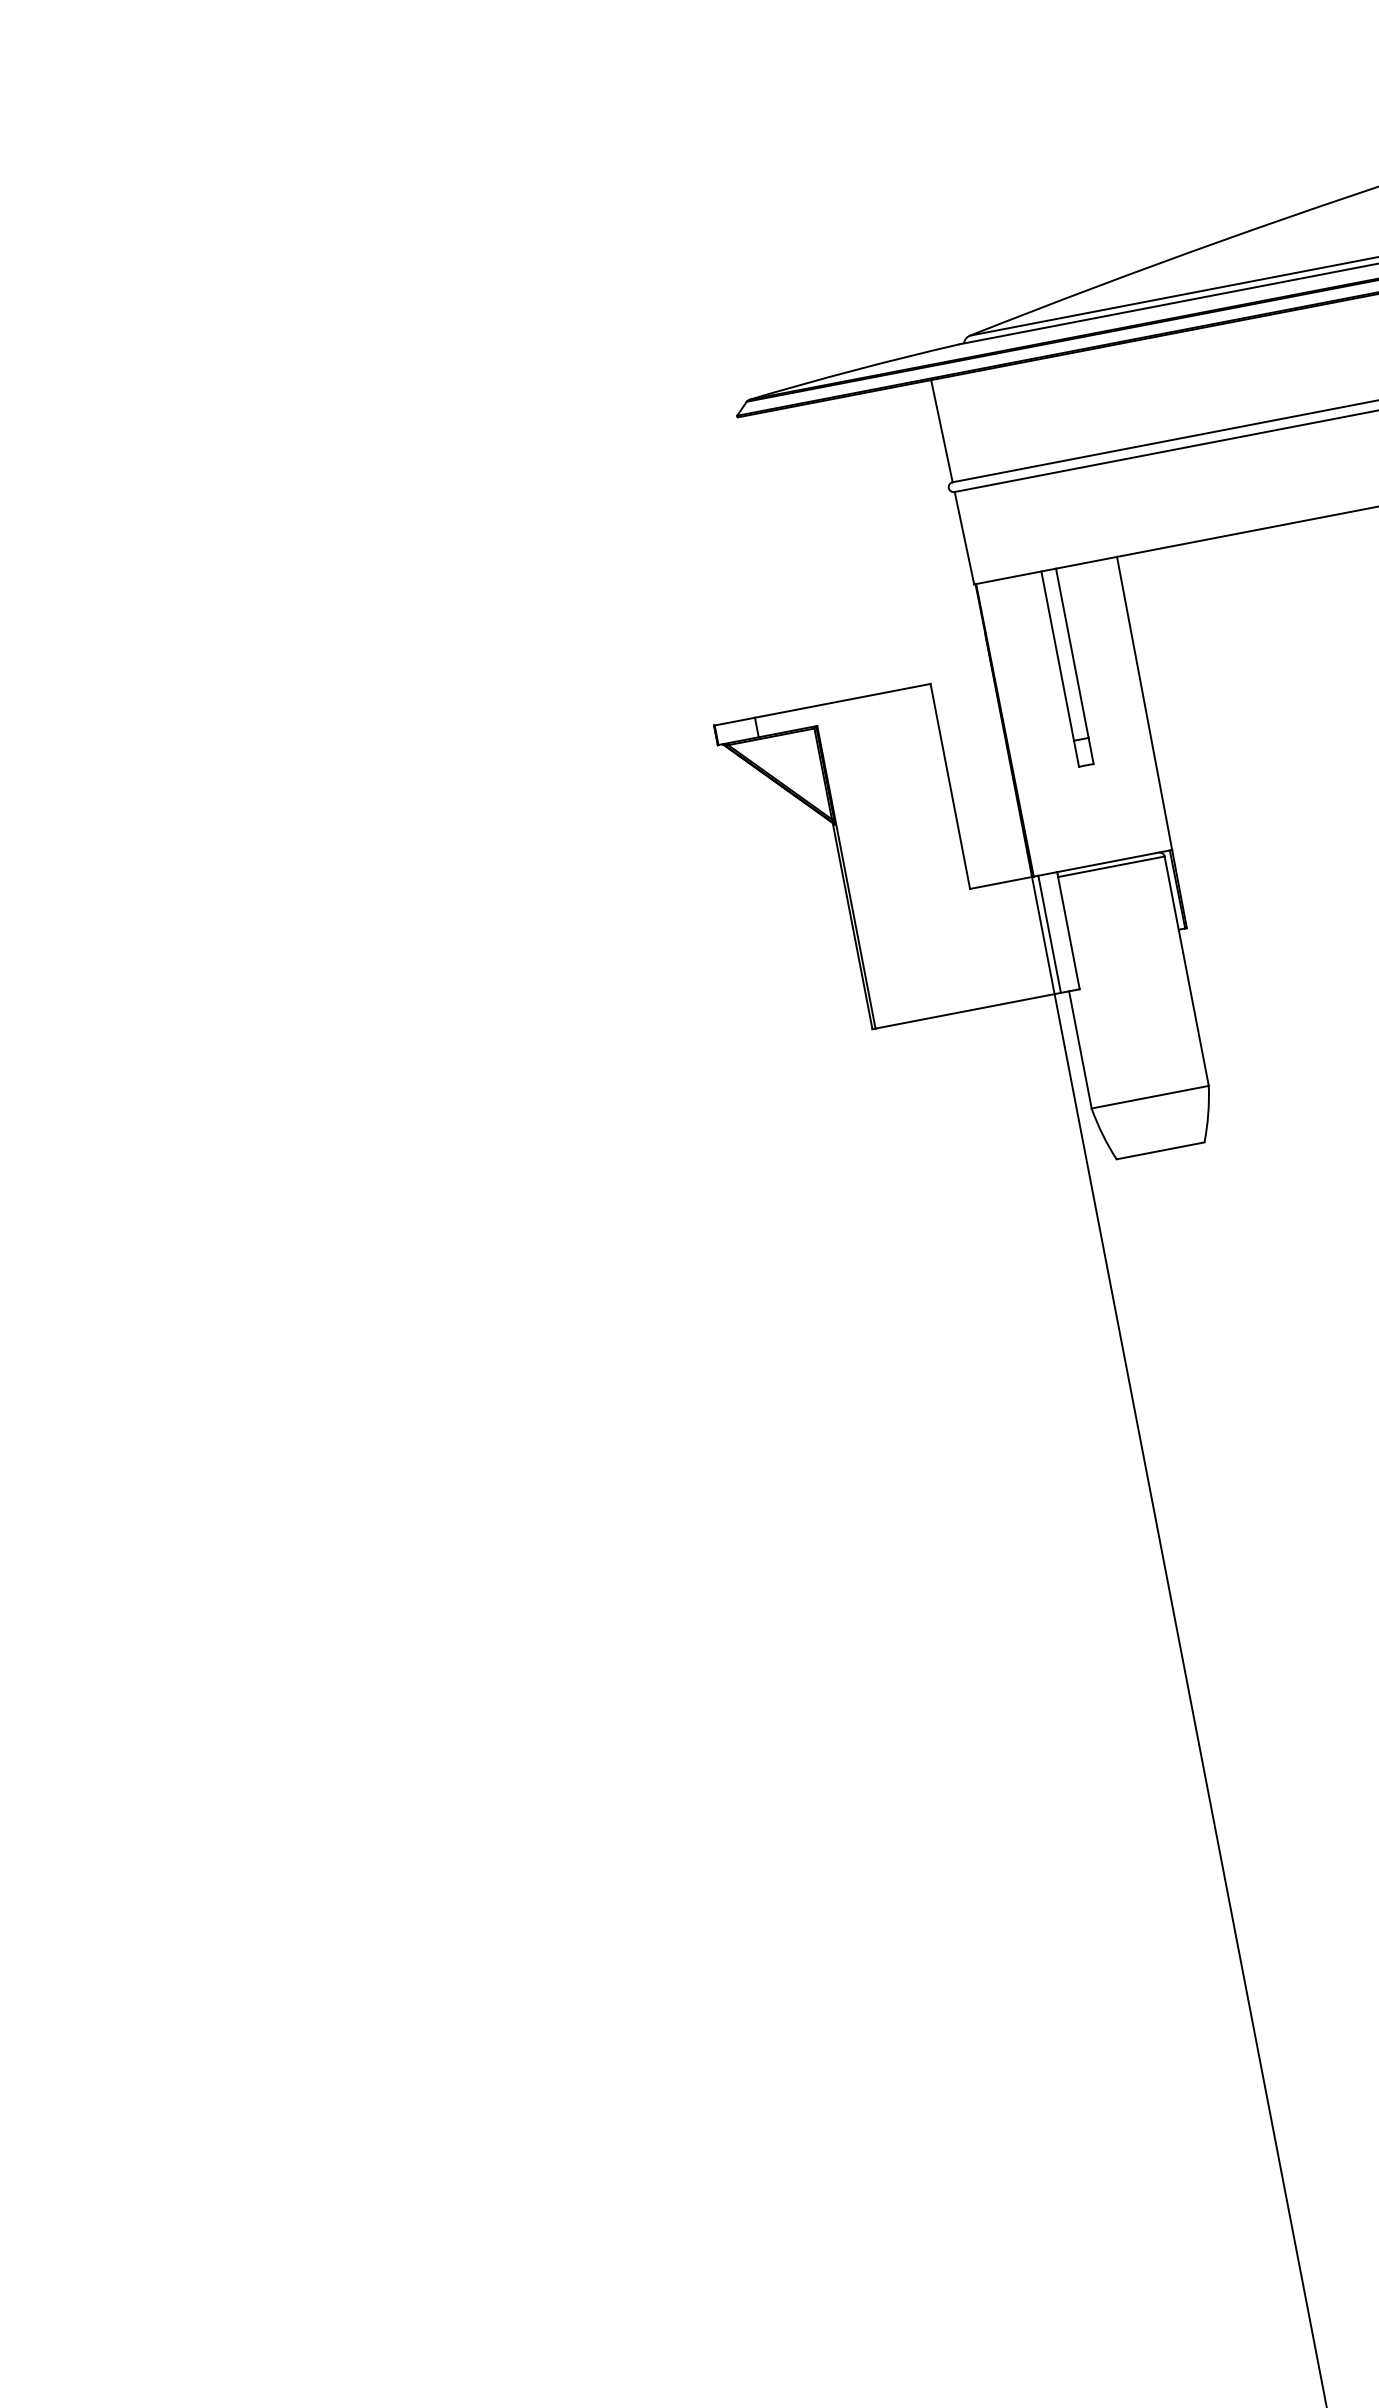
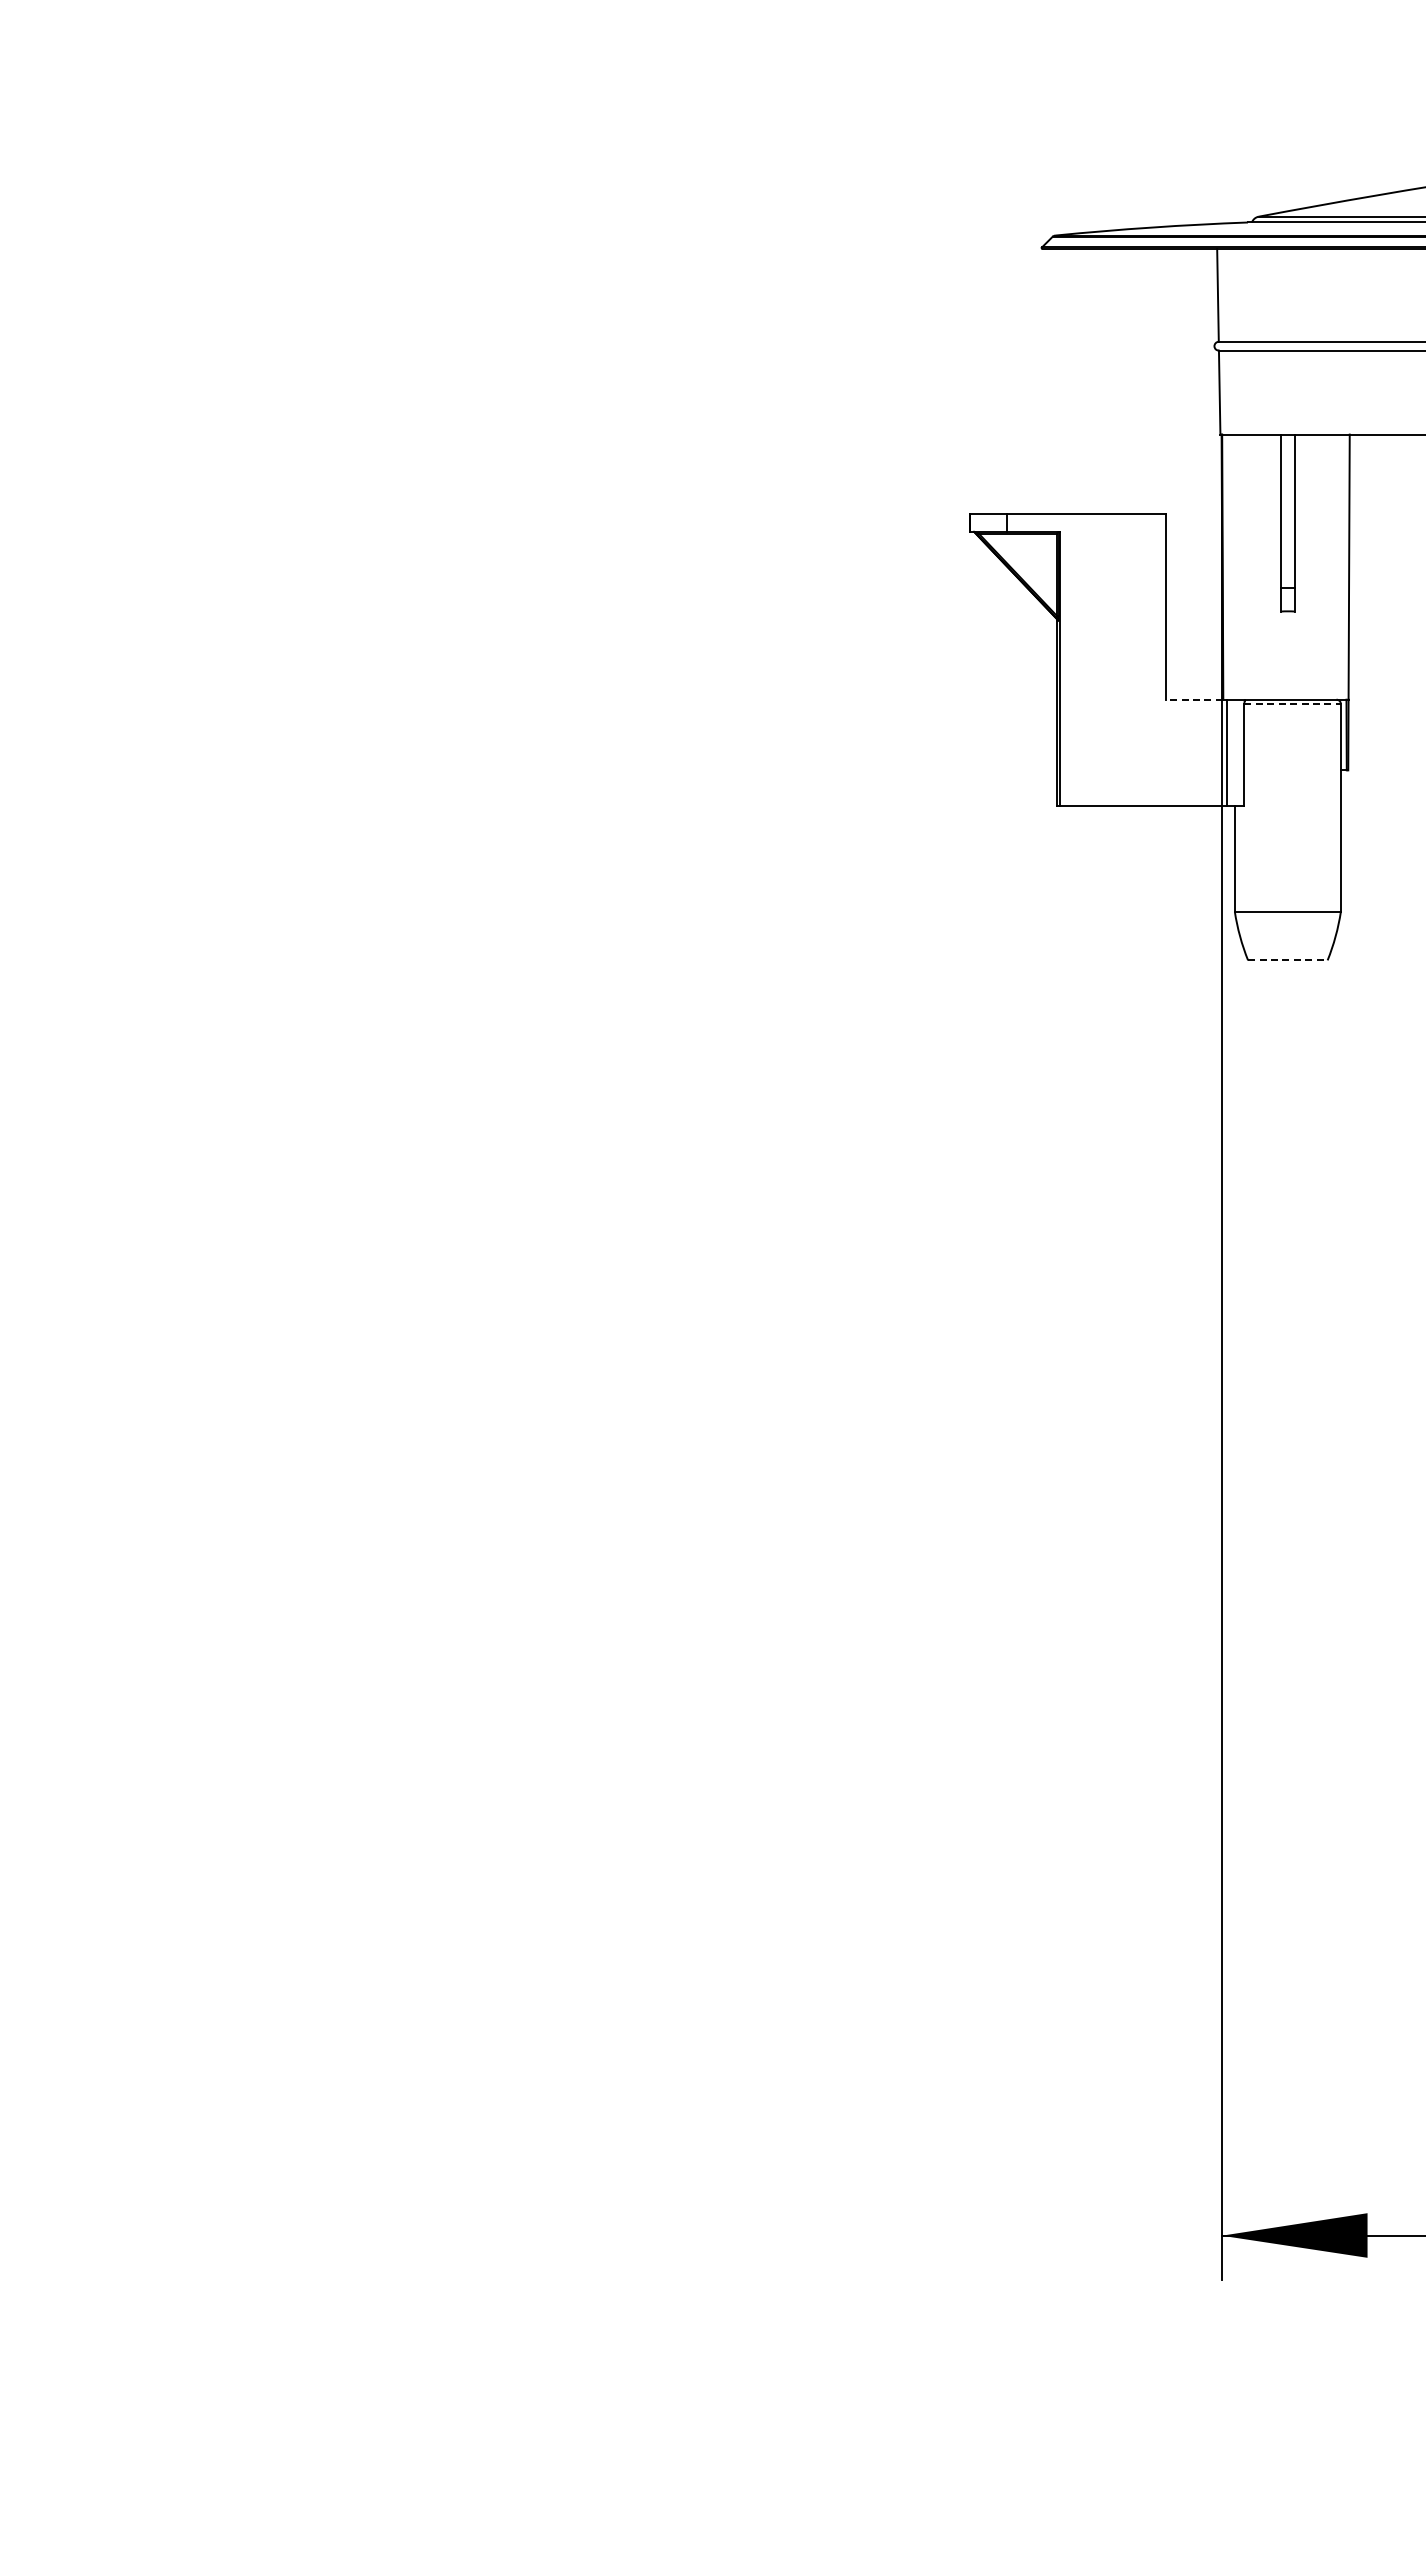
line: (1112, 867) -> (1293, 704), solid -> dashed
line: (1001, 882) -> (1194, 699), solid -> dashed
line: (1160, 1151) -> (1287, 960), solid -> dashed

